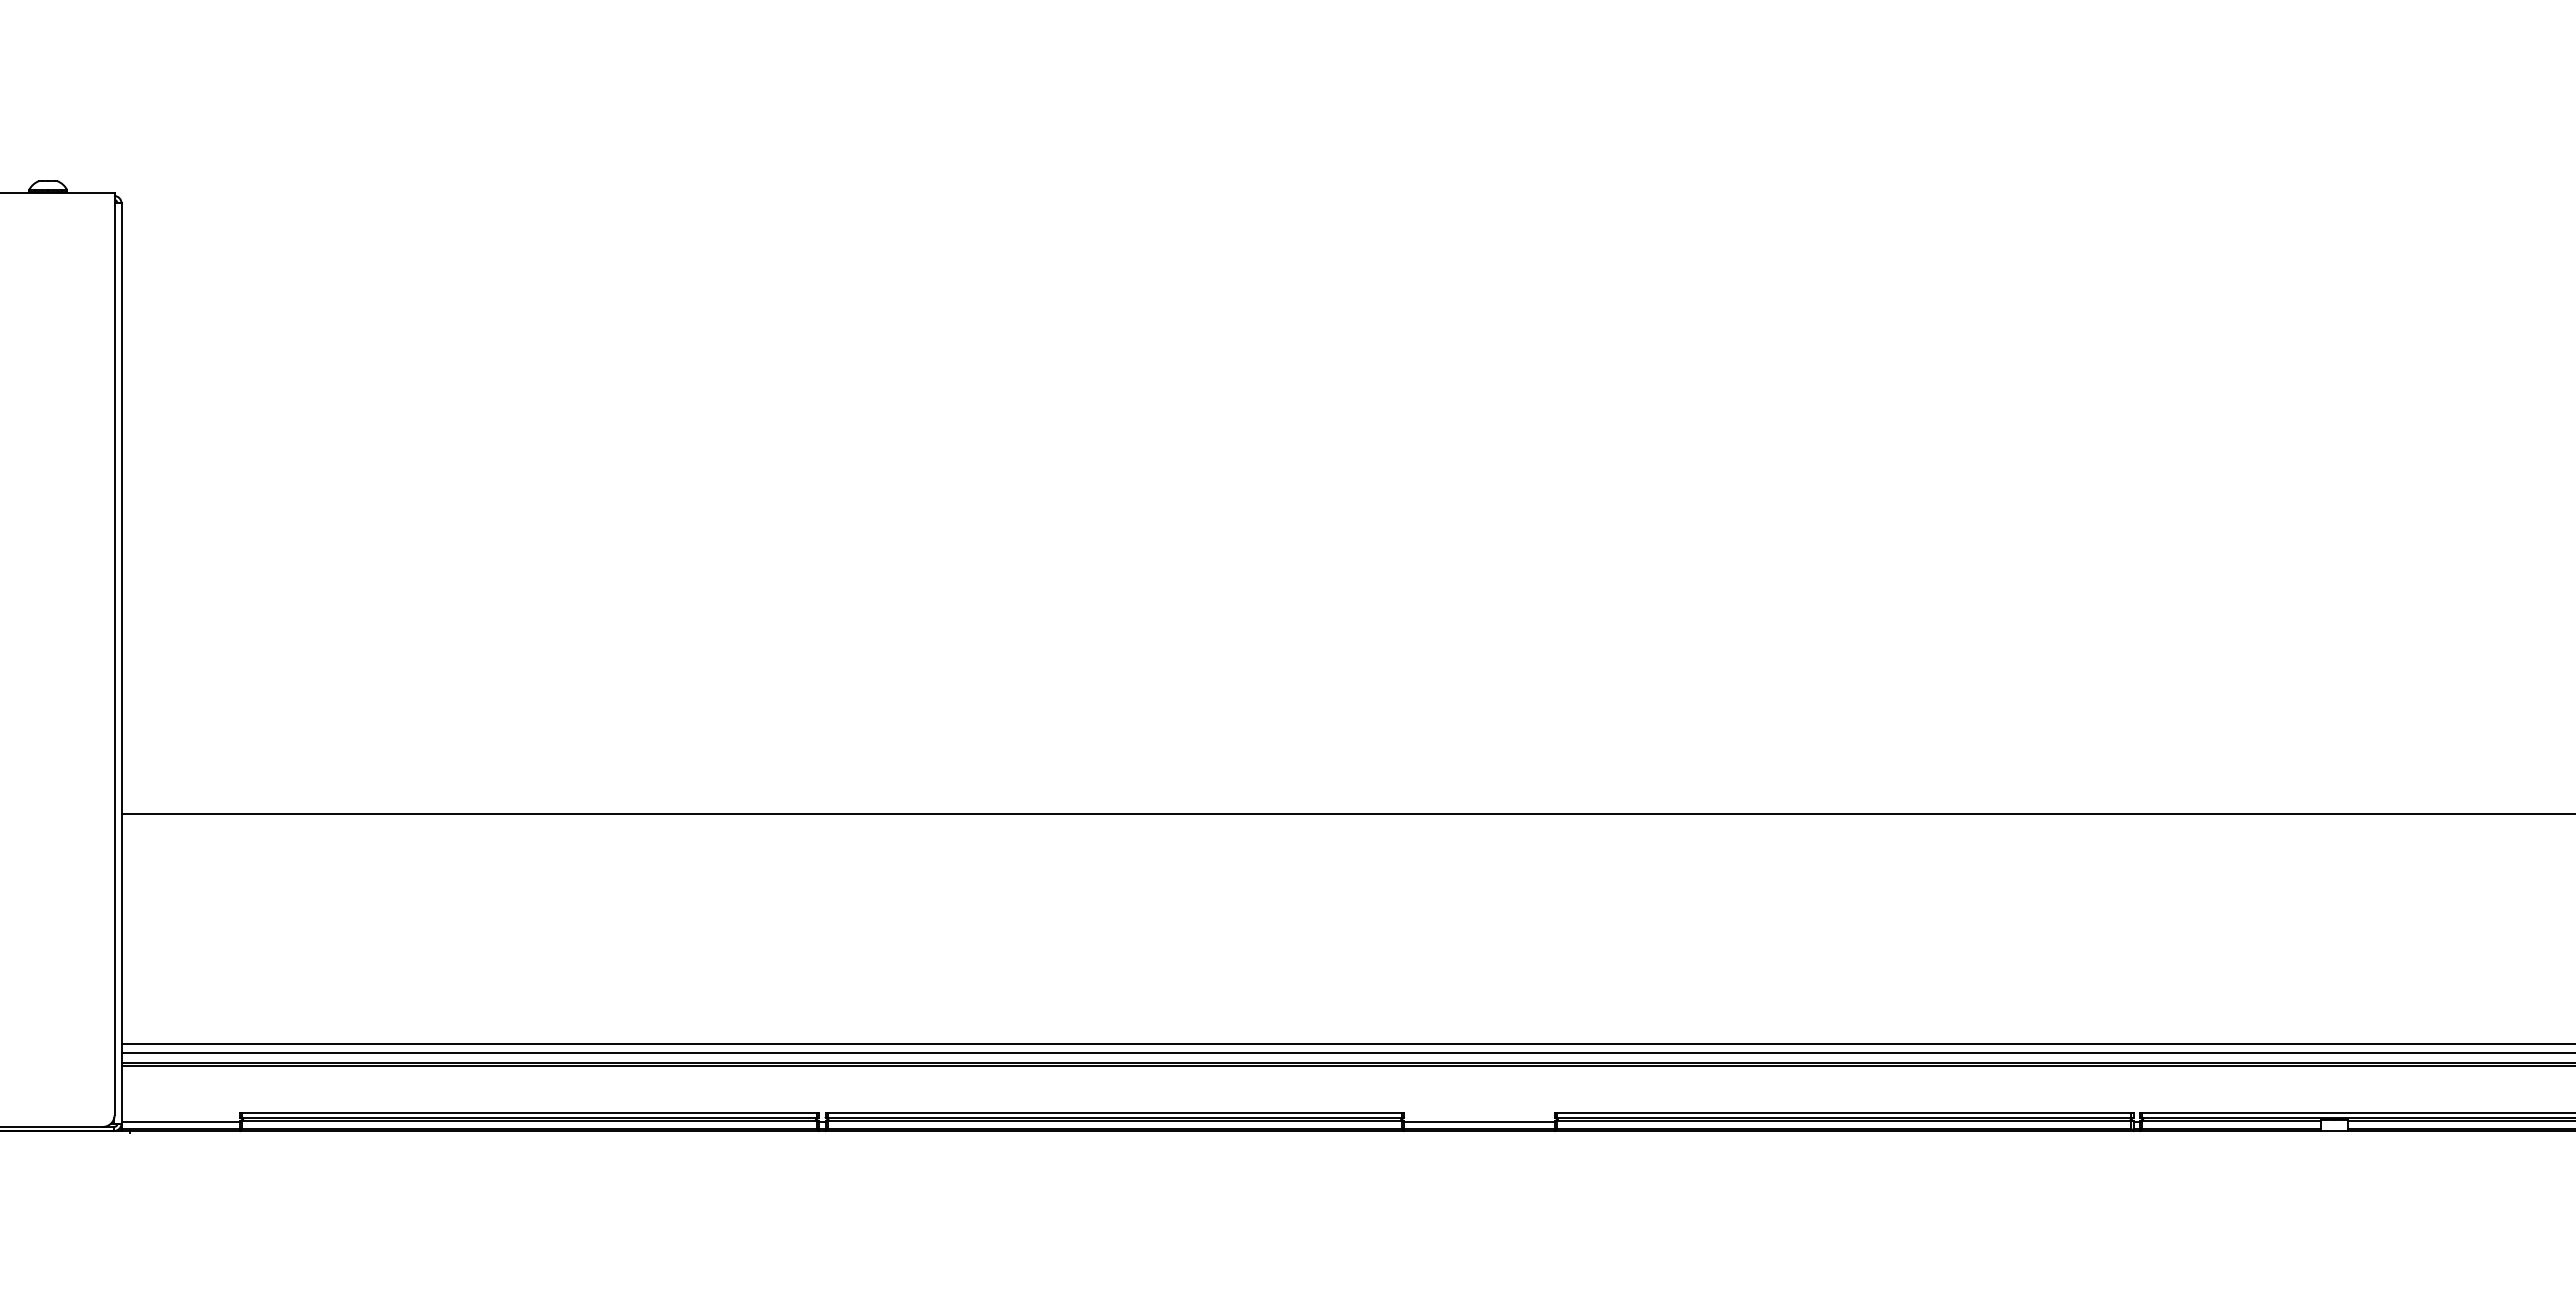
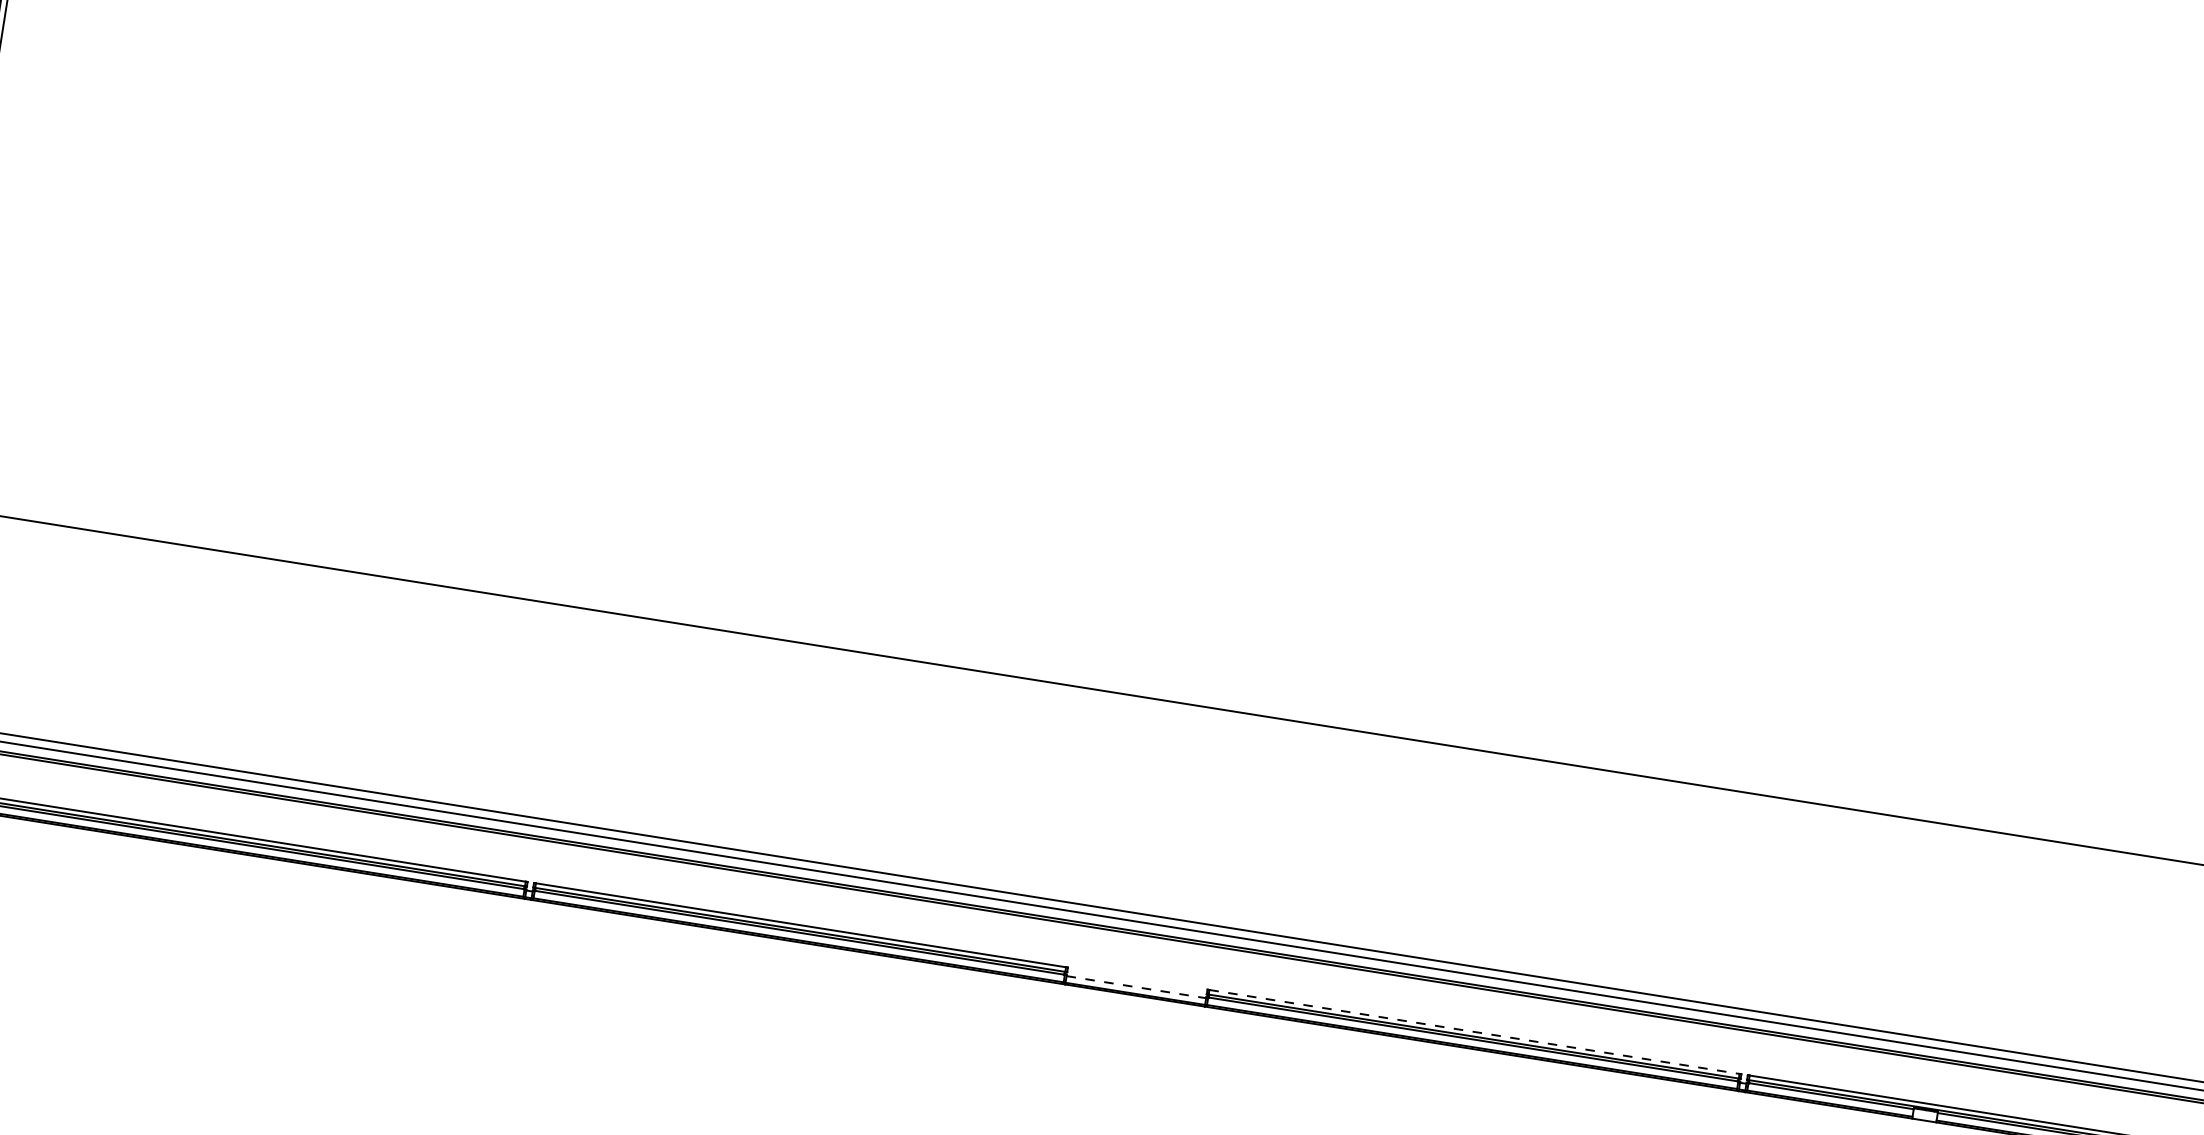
line: (1844, 1112) -> (1474, 1031), solid -> dashed
line: (1479, 1121) -> (1136, 986), solid -> dashed

